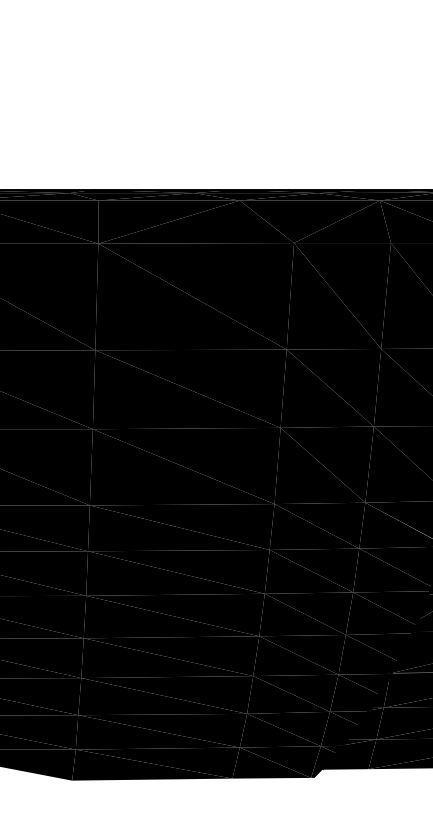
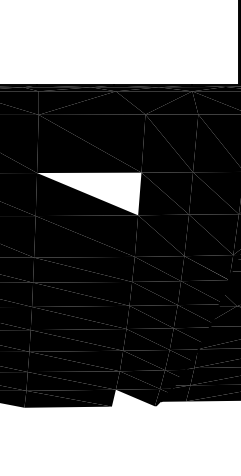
fill: (191, 387) -> (89, 193), removed
fill: (270, 761) -> (132, 397), removed

